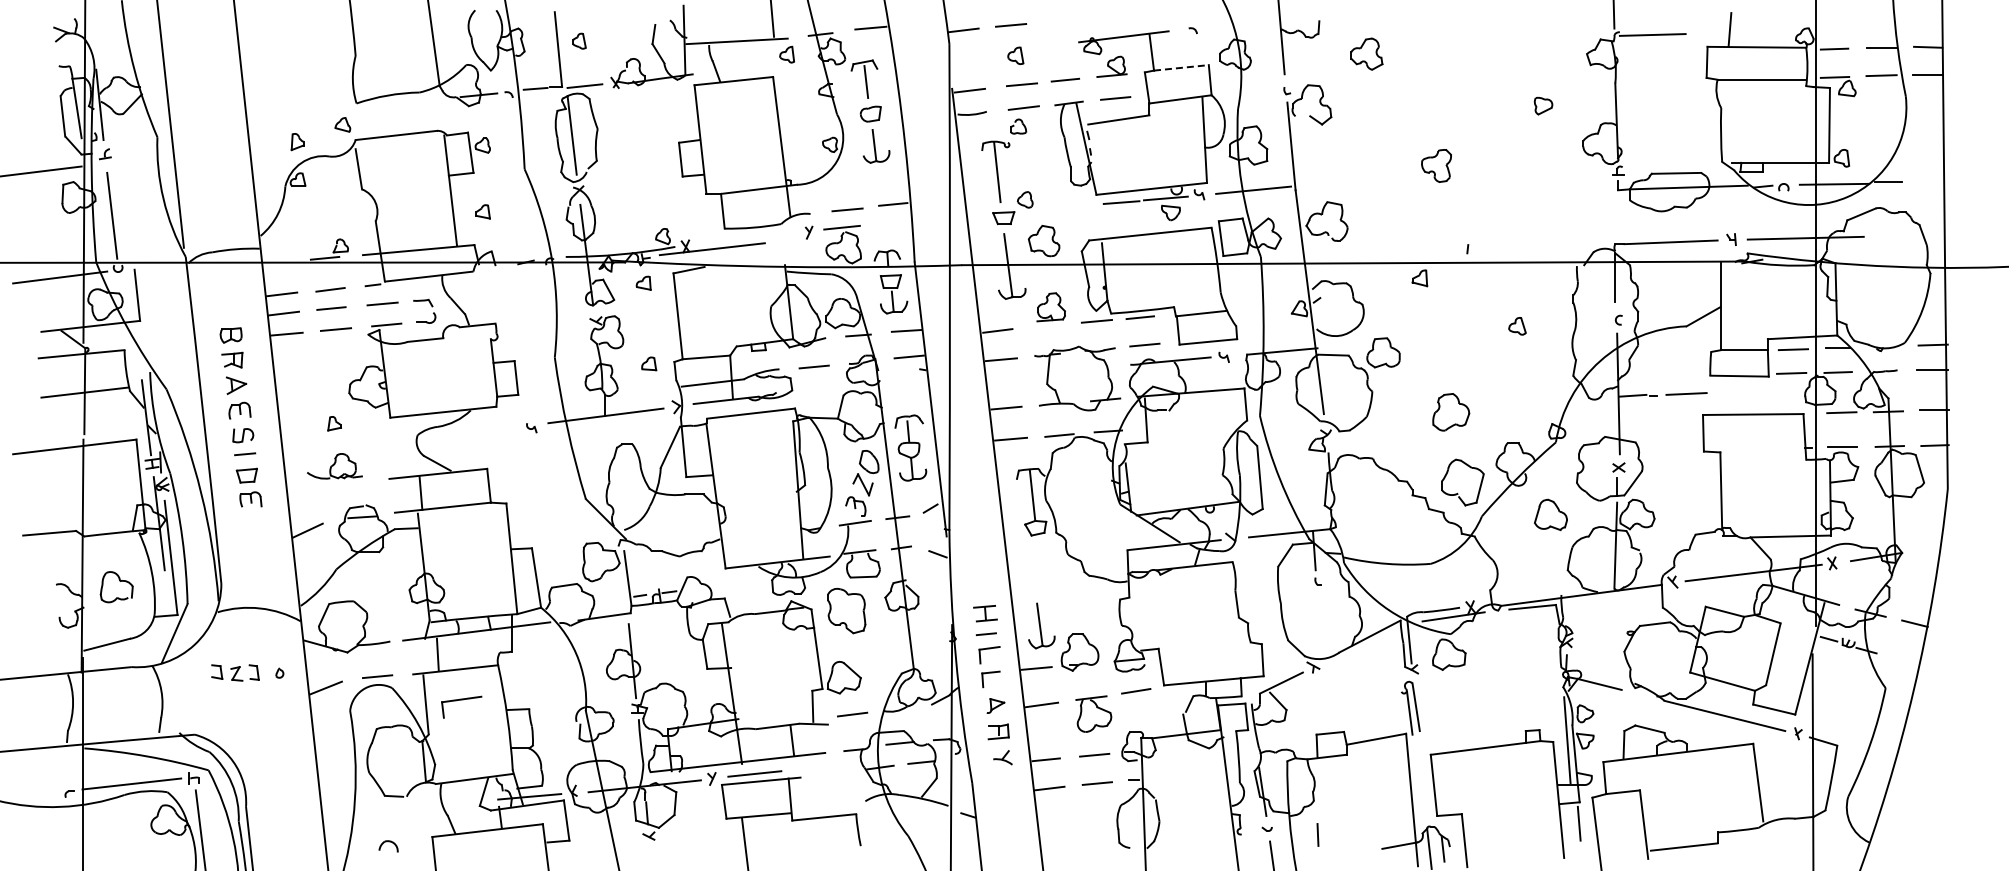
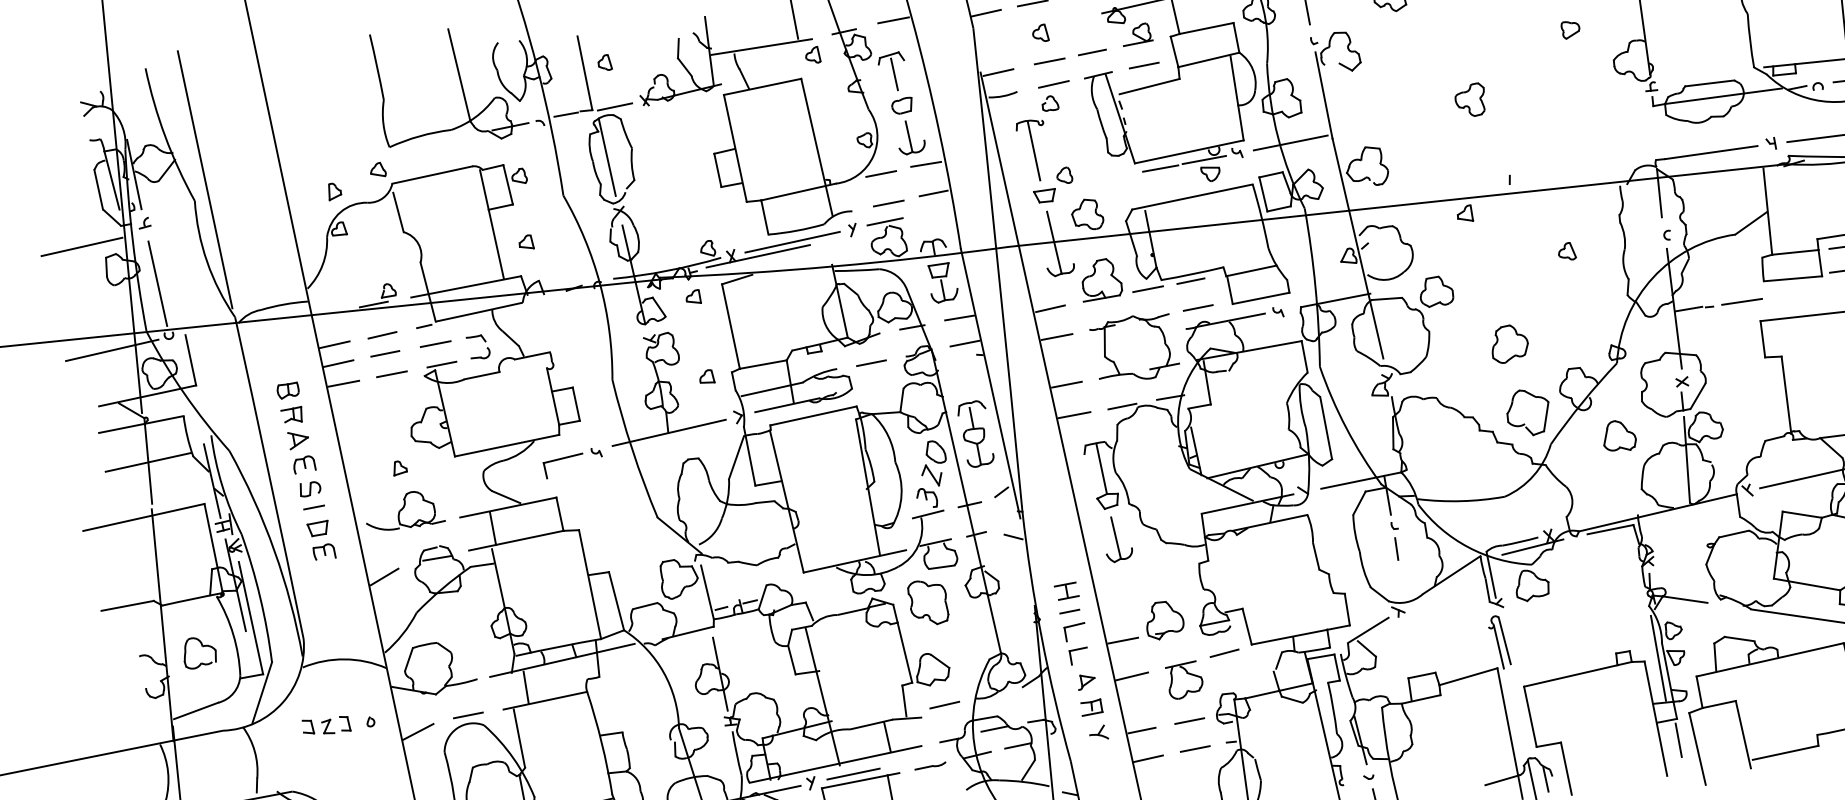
line: (1181, 67) -> (1206, 28), dashed -> solid
line: (888, 174) -> (925, 164), added
line: (842, 179) -> (880, 173), added
line: (747, 238) -> (792, 242), added
part: (1050, 307) -> (1100, 280), size x1.43
part: (334, 465) -> (404, 509), size x1.43
part: (1041, 625) -> (1117, 538), moved
part: (461, 706) -> (563, 465), moved
part: (832, 773) -> (930, 765), added
line: (1317, 834) -> (1396, 548), moved

